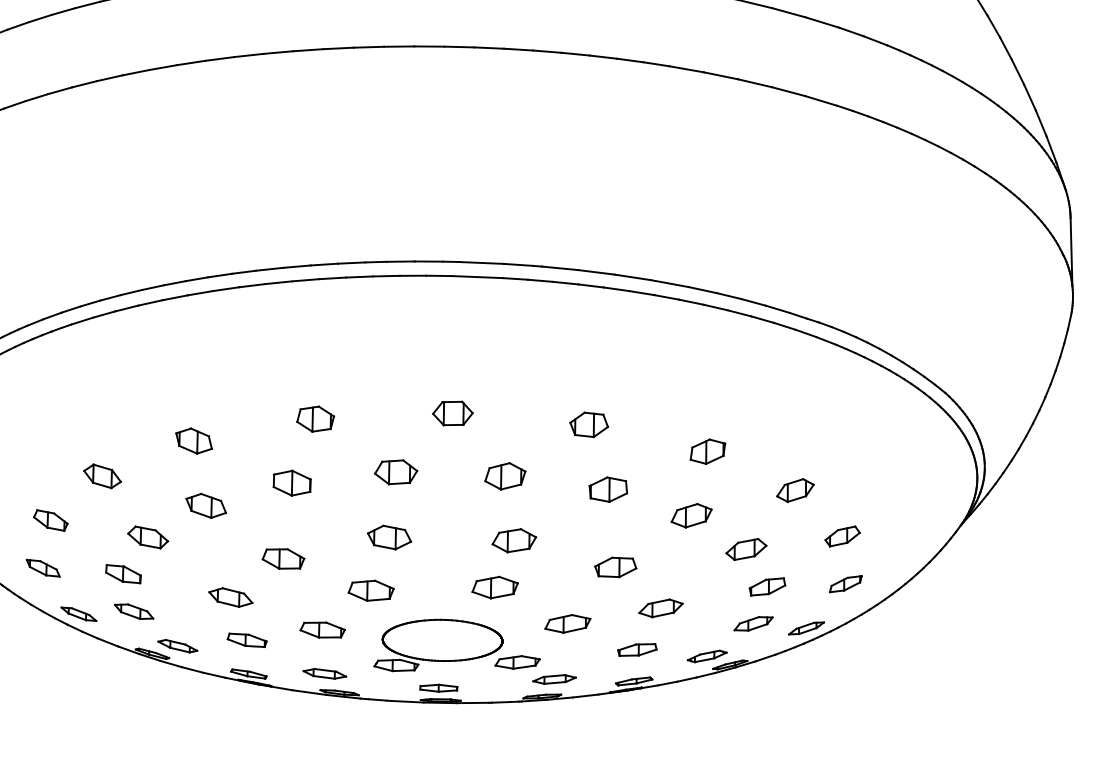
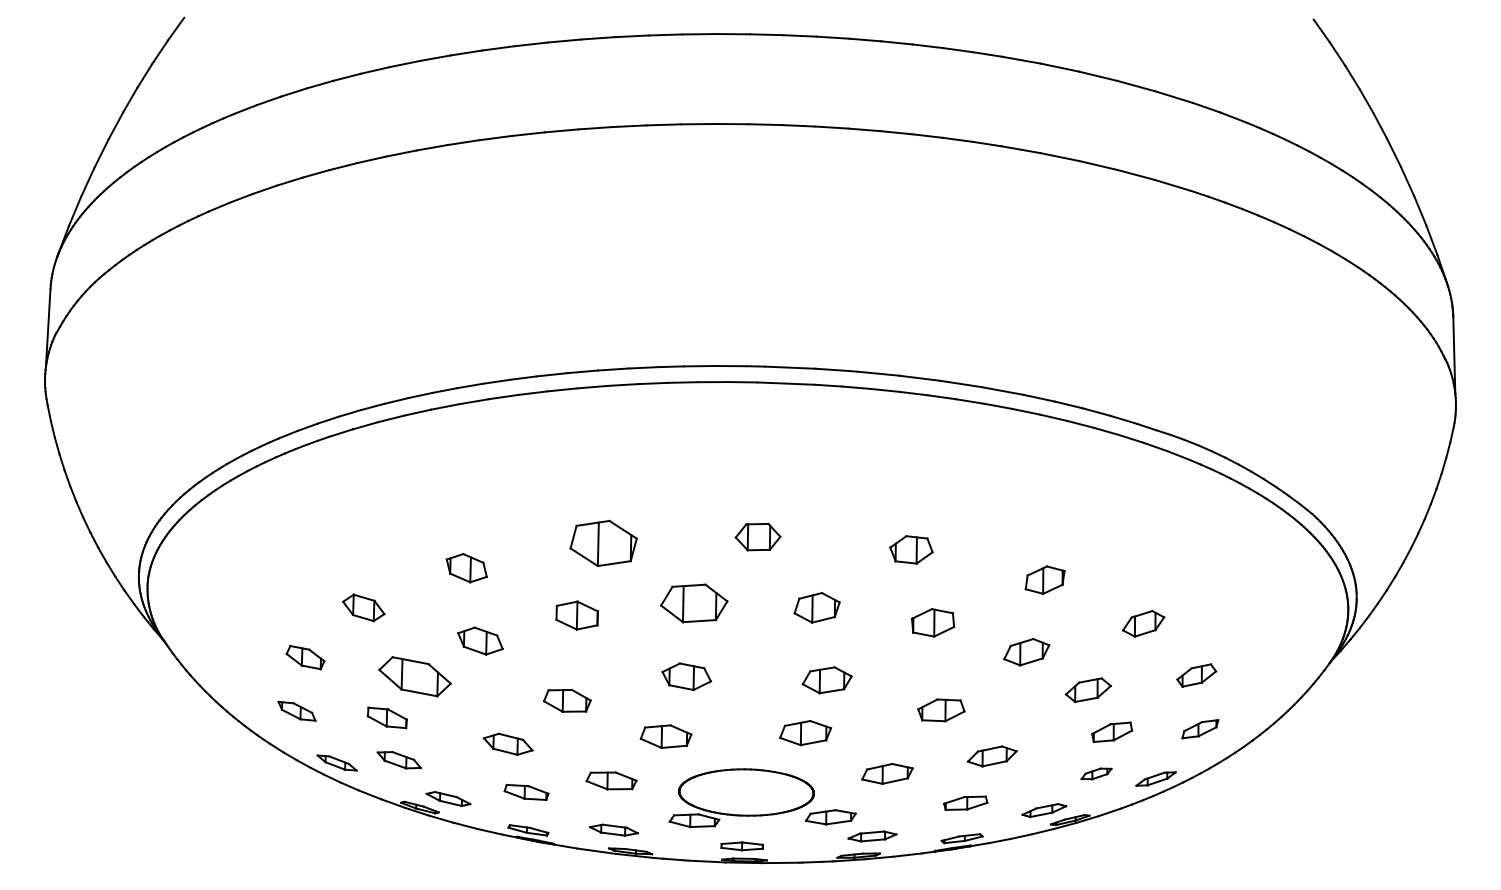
part: (315, 419) -> (603, 543), size x1.6
part: (395, 471) -> (693, 602), size x1.4
part: (147, 537) -> (414, 676), size x1.6
part: (753, 623) -> (1096, 773), size x0.7

